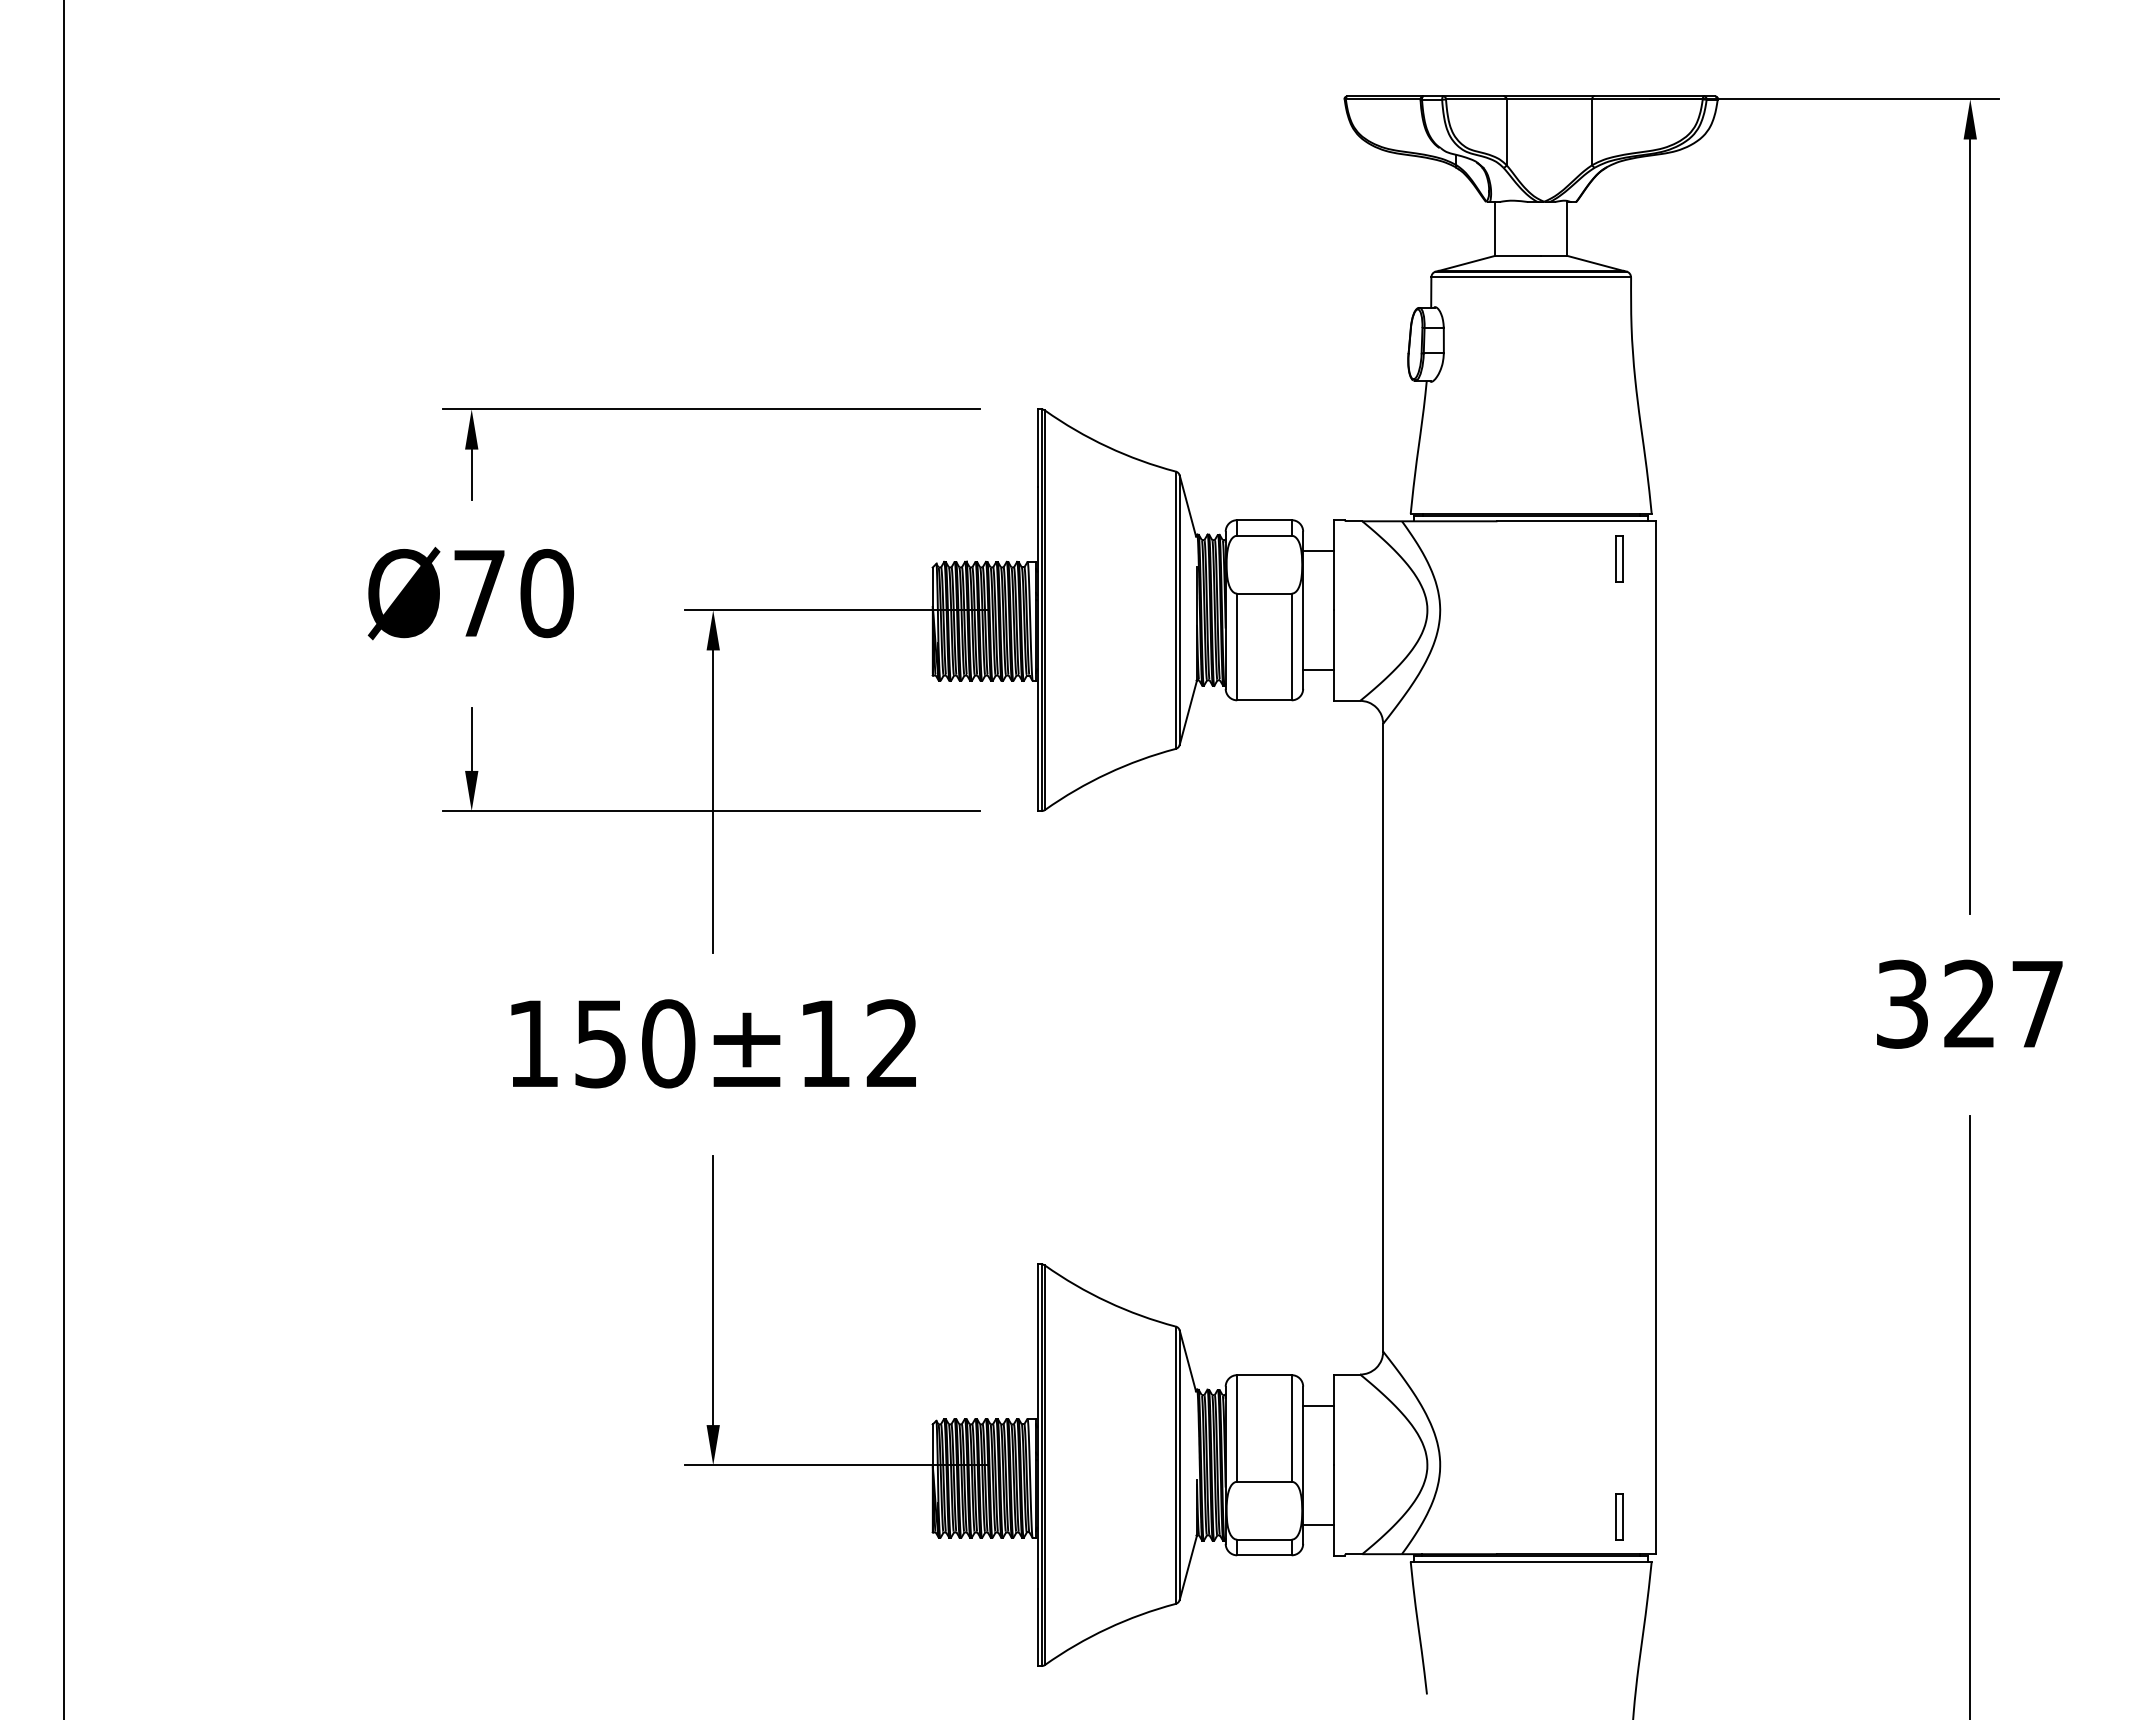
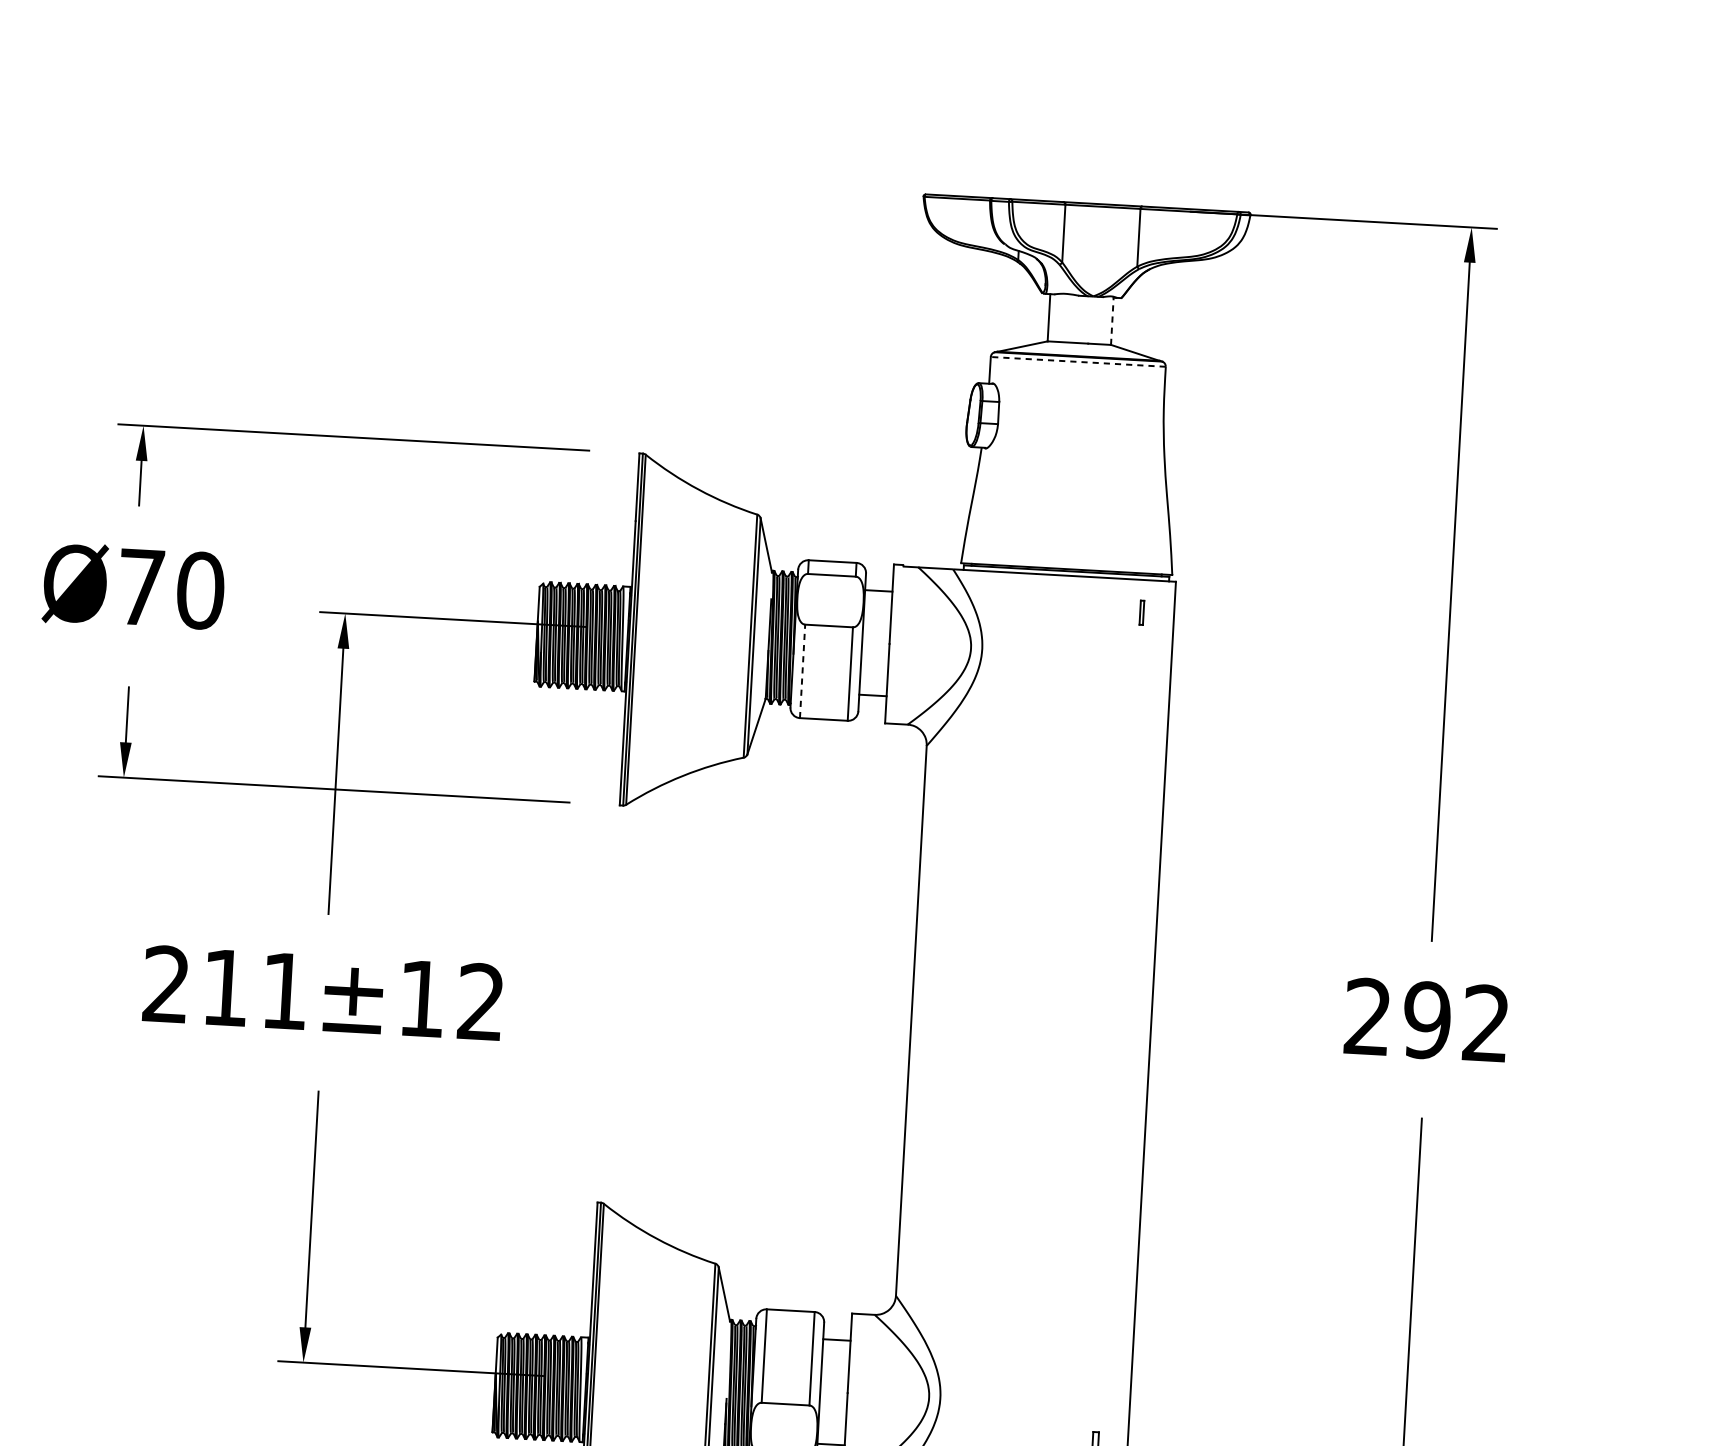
line: (1567, 228) -> (1112, 320), solid -> dashed
line: (1531, 277) -> (1078, 362), solid -> dashed
part: (1619, 558) -> (1141, 612), size x0.6
line: (1237, 646) -> (802, 670), solid -> dashed
text: (1969, 1003) -> (1426, 1019), 327 -> 292
text: (601, 1043) -> (226, 987), 150±12 -> 211±12

